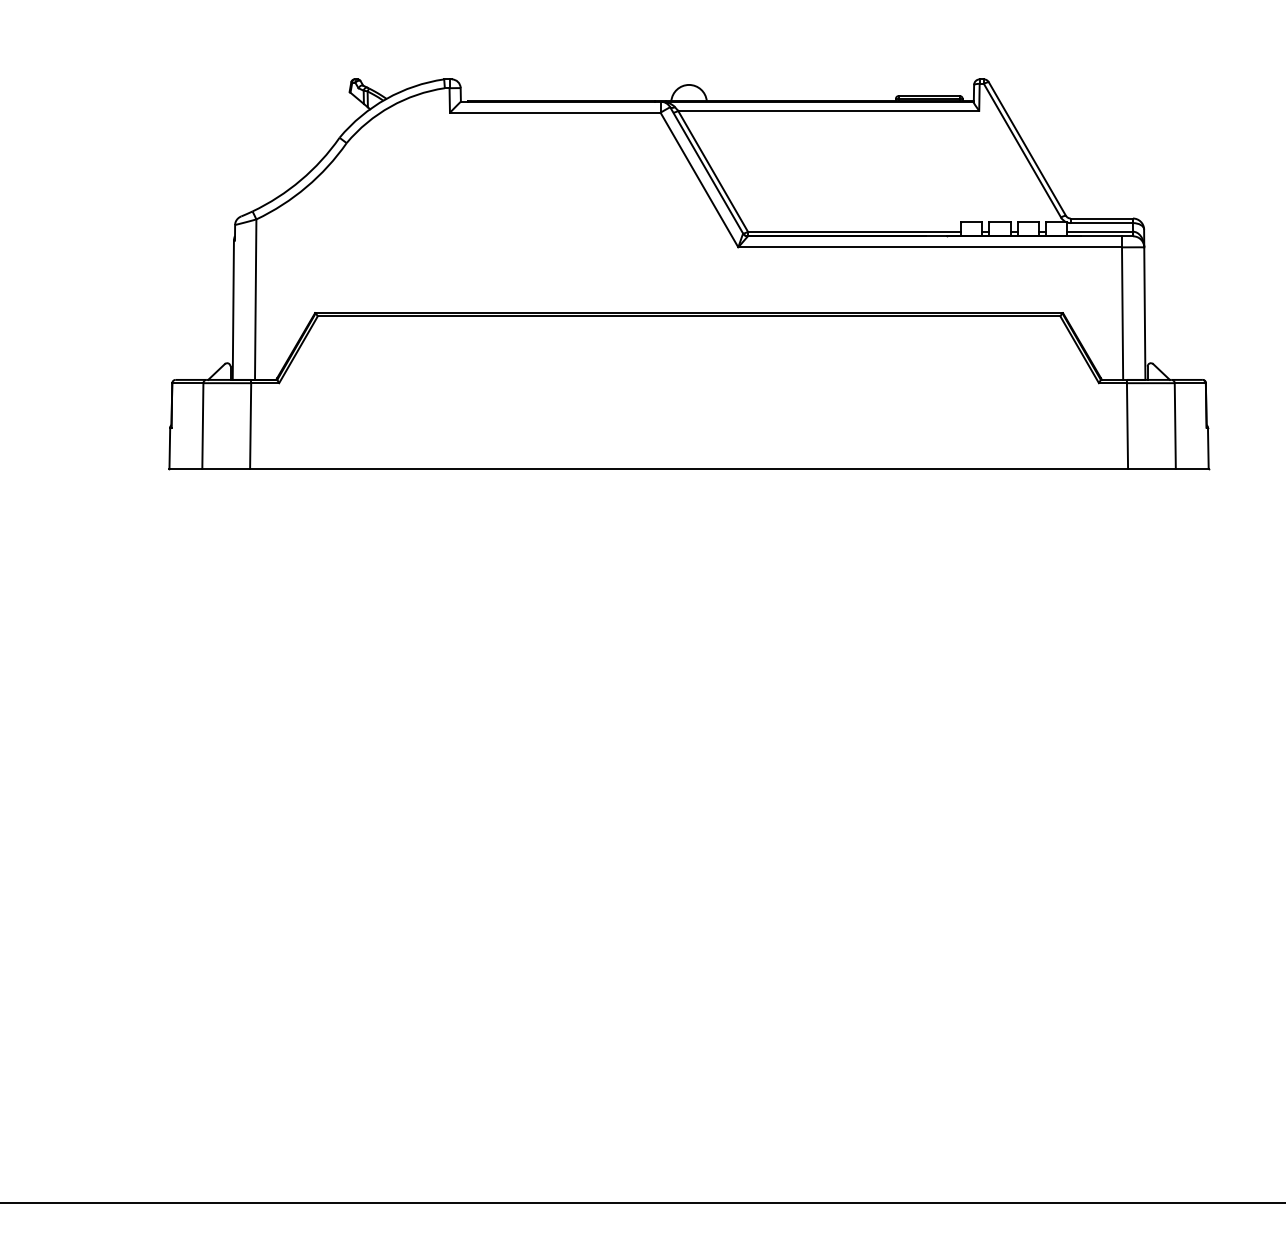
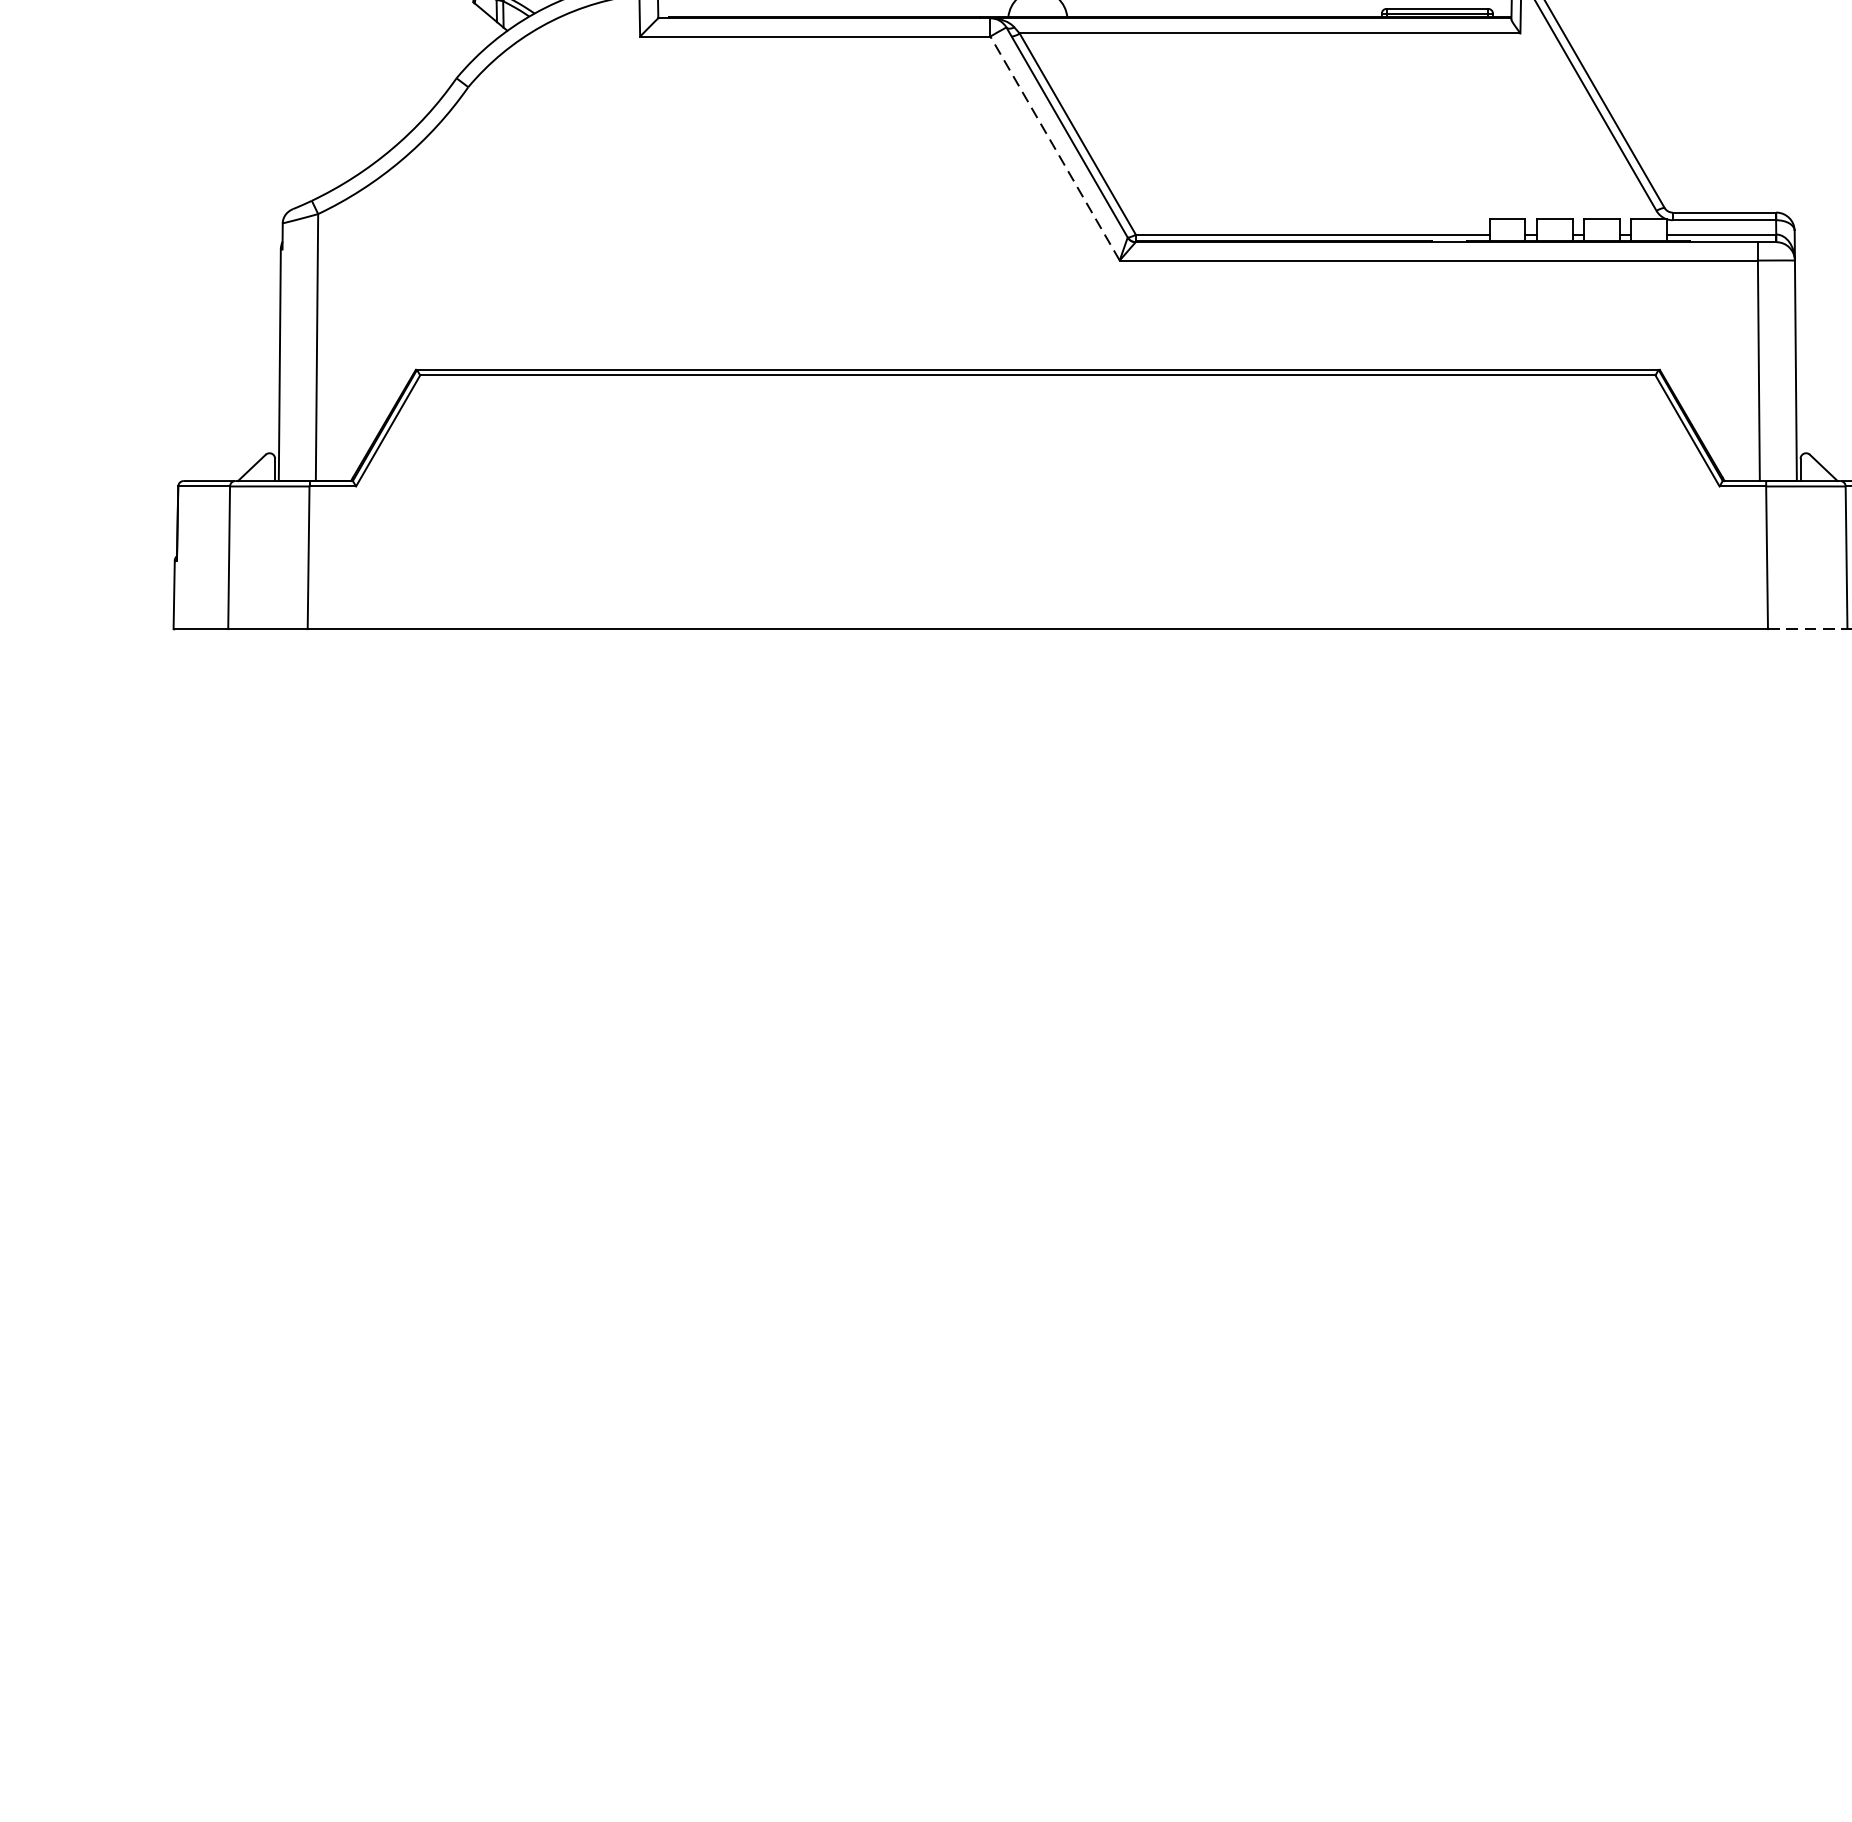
line: (699, 180) -> (1055, 149), solid -> dashed
line: (1151, 468) -> (1806, 628), solid -> dashed

